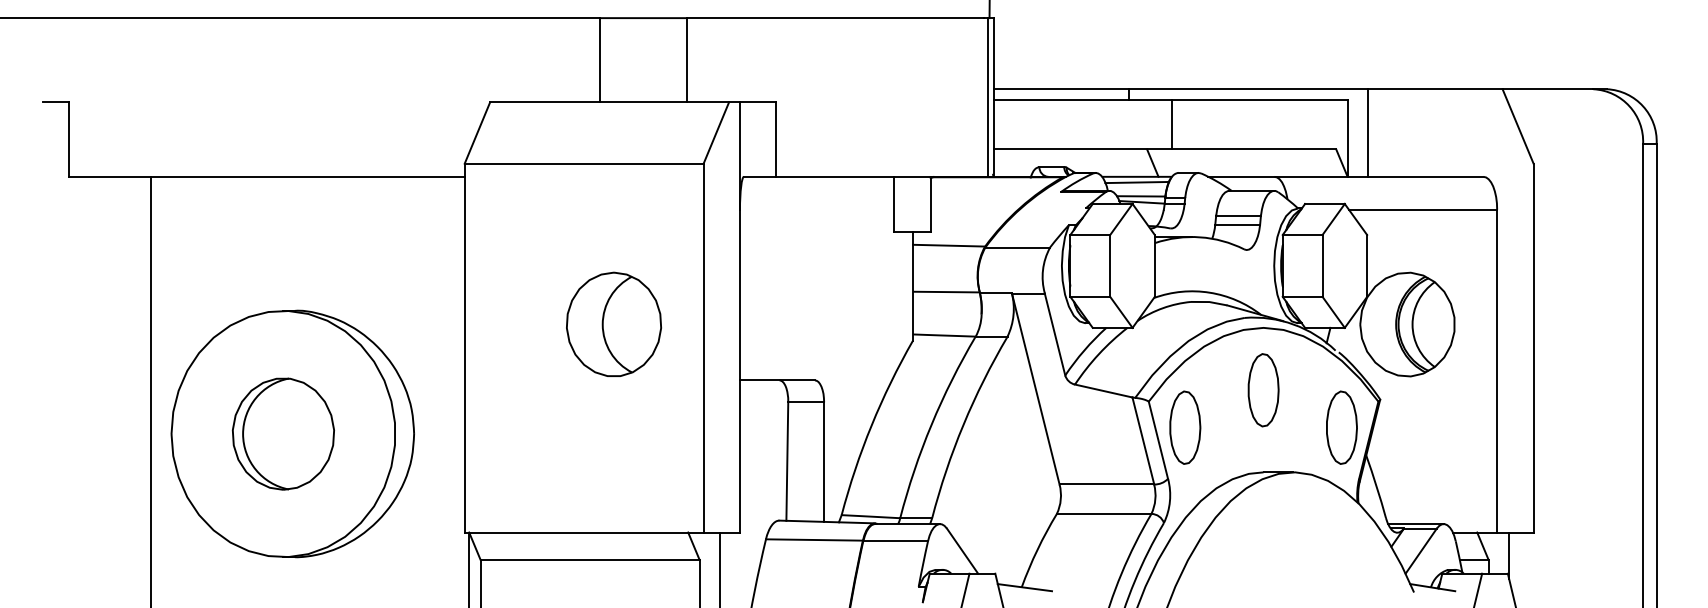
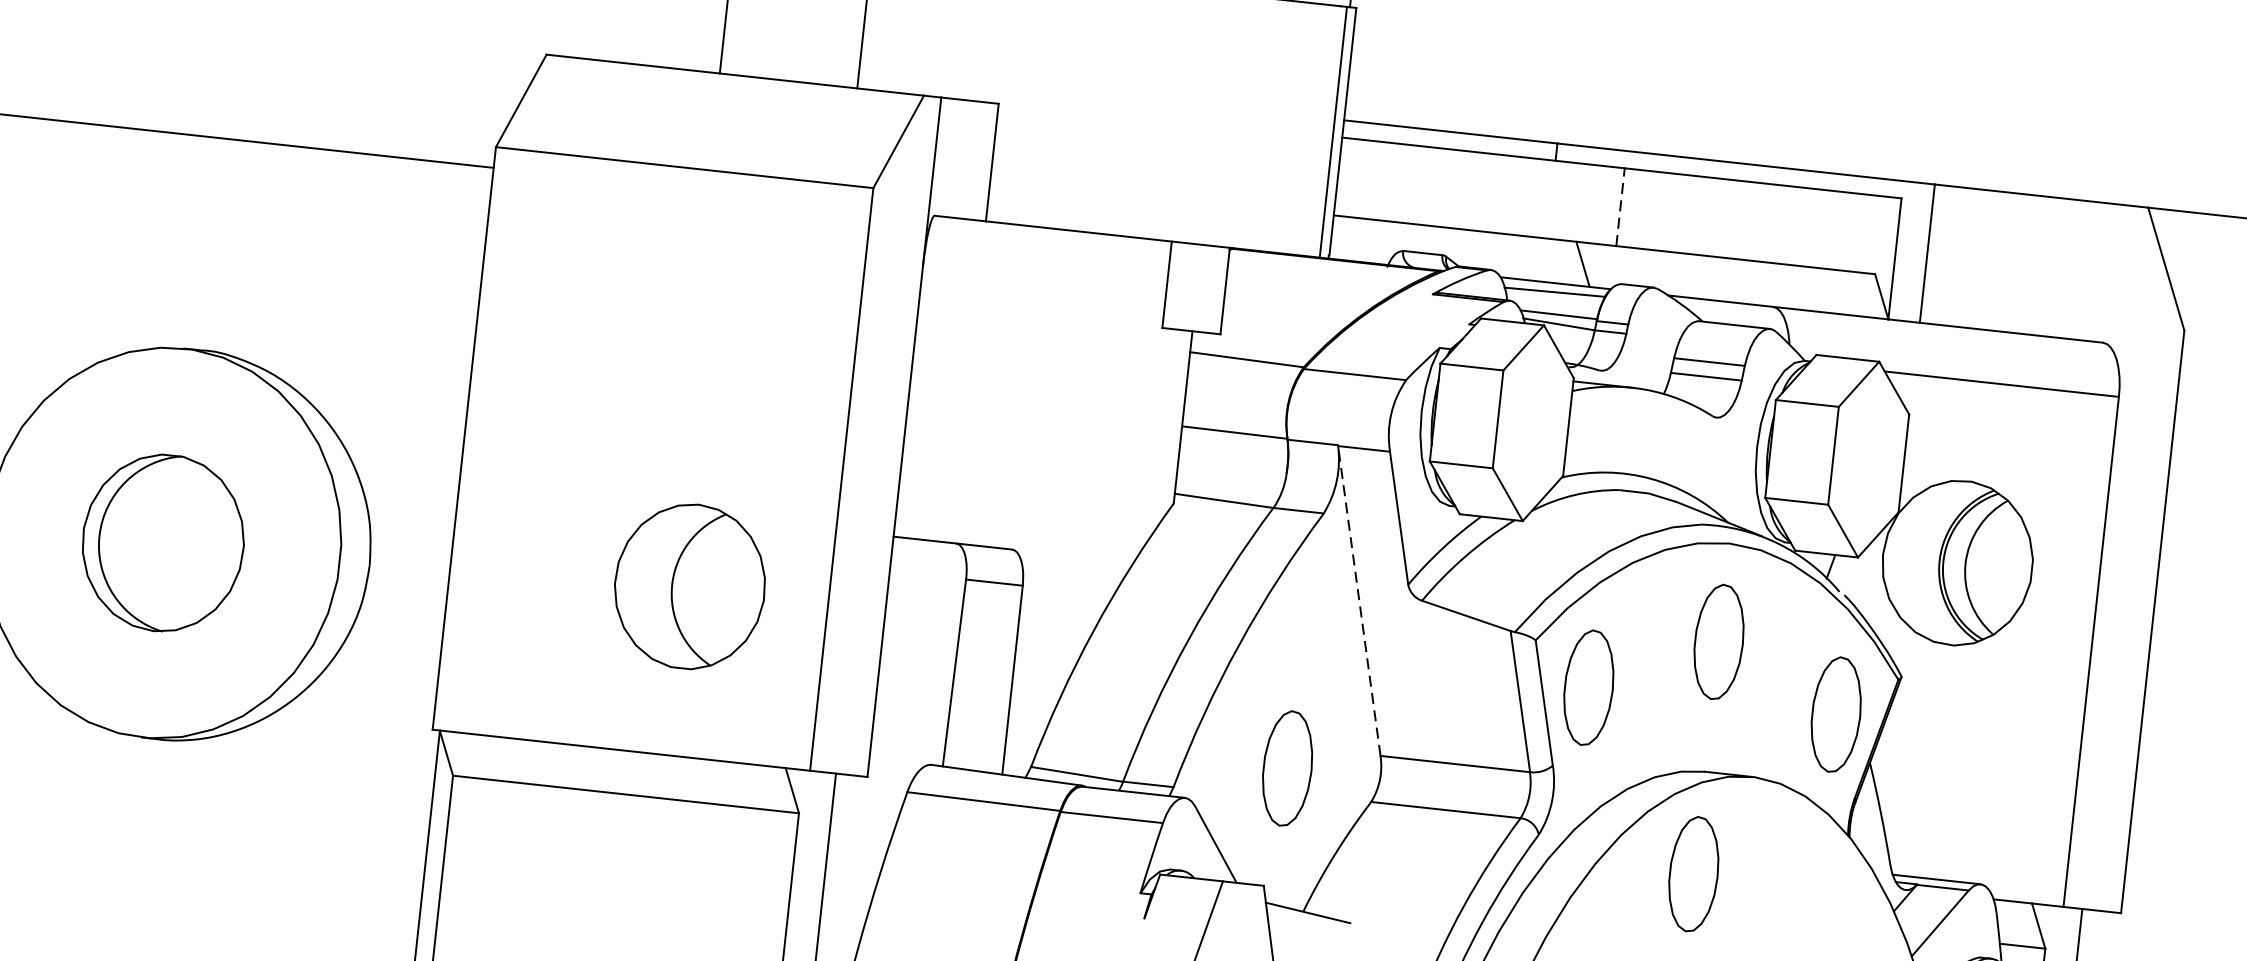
line: (1172, 124) -> (1620, 206), solid -> dashed
part: (613, 323) -> (689, 584), moved
line: (1035, 388) -> (1358, 600), solid -> dashed
part: (1002, 498) -> (1287, 768), added
part: (1263, 537) -> (1693, 874), added

